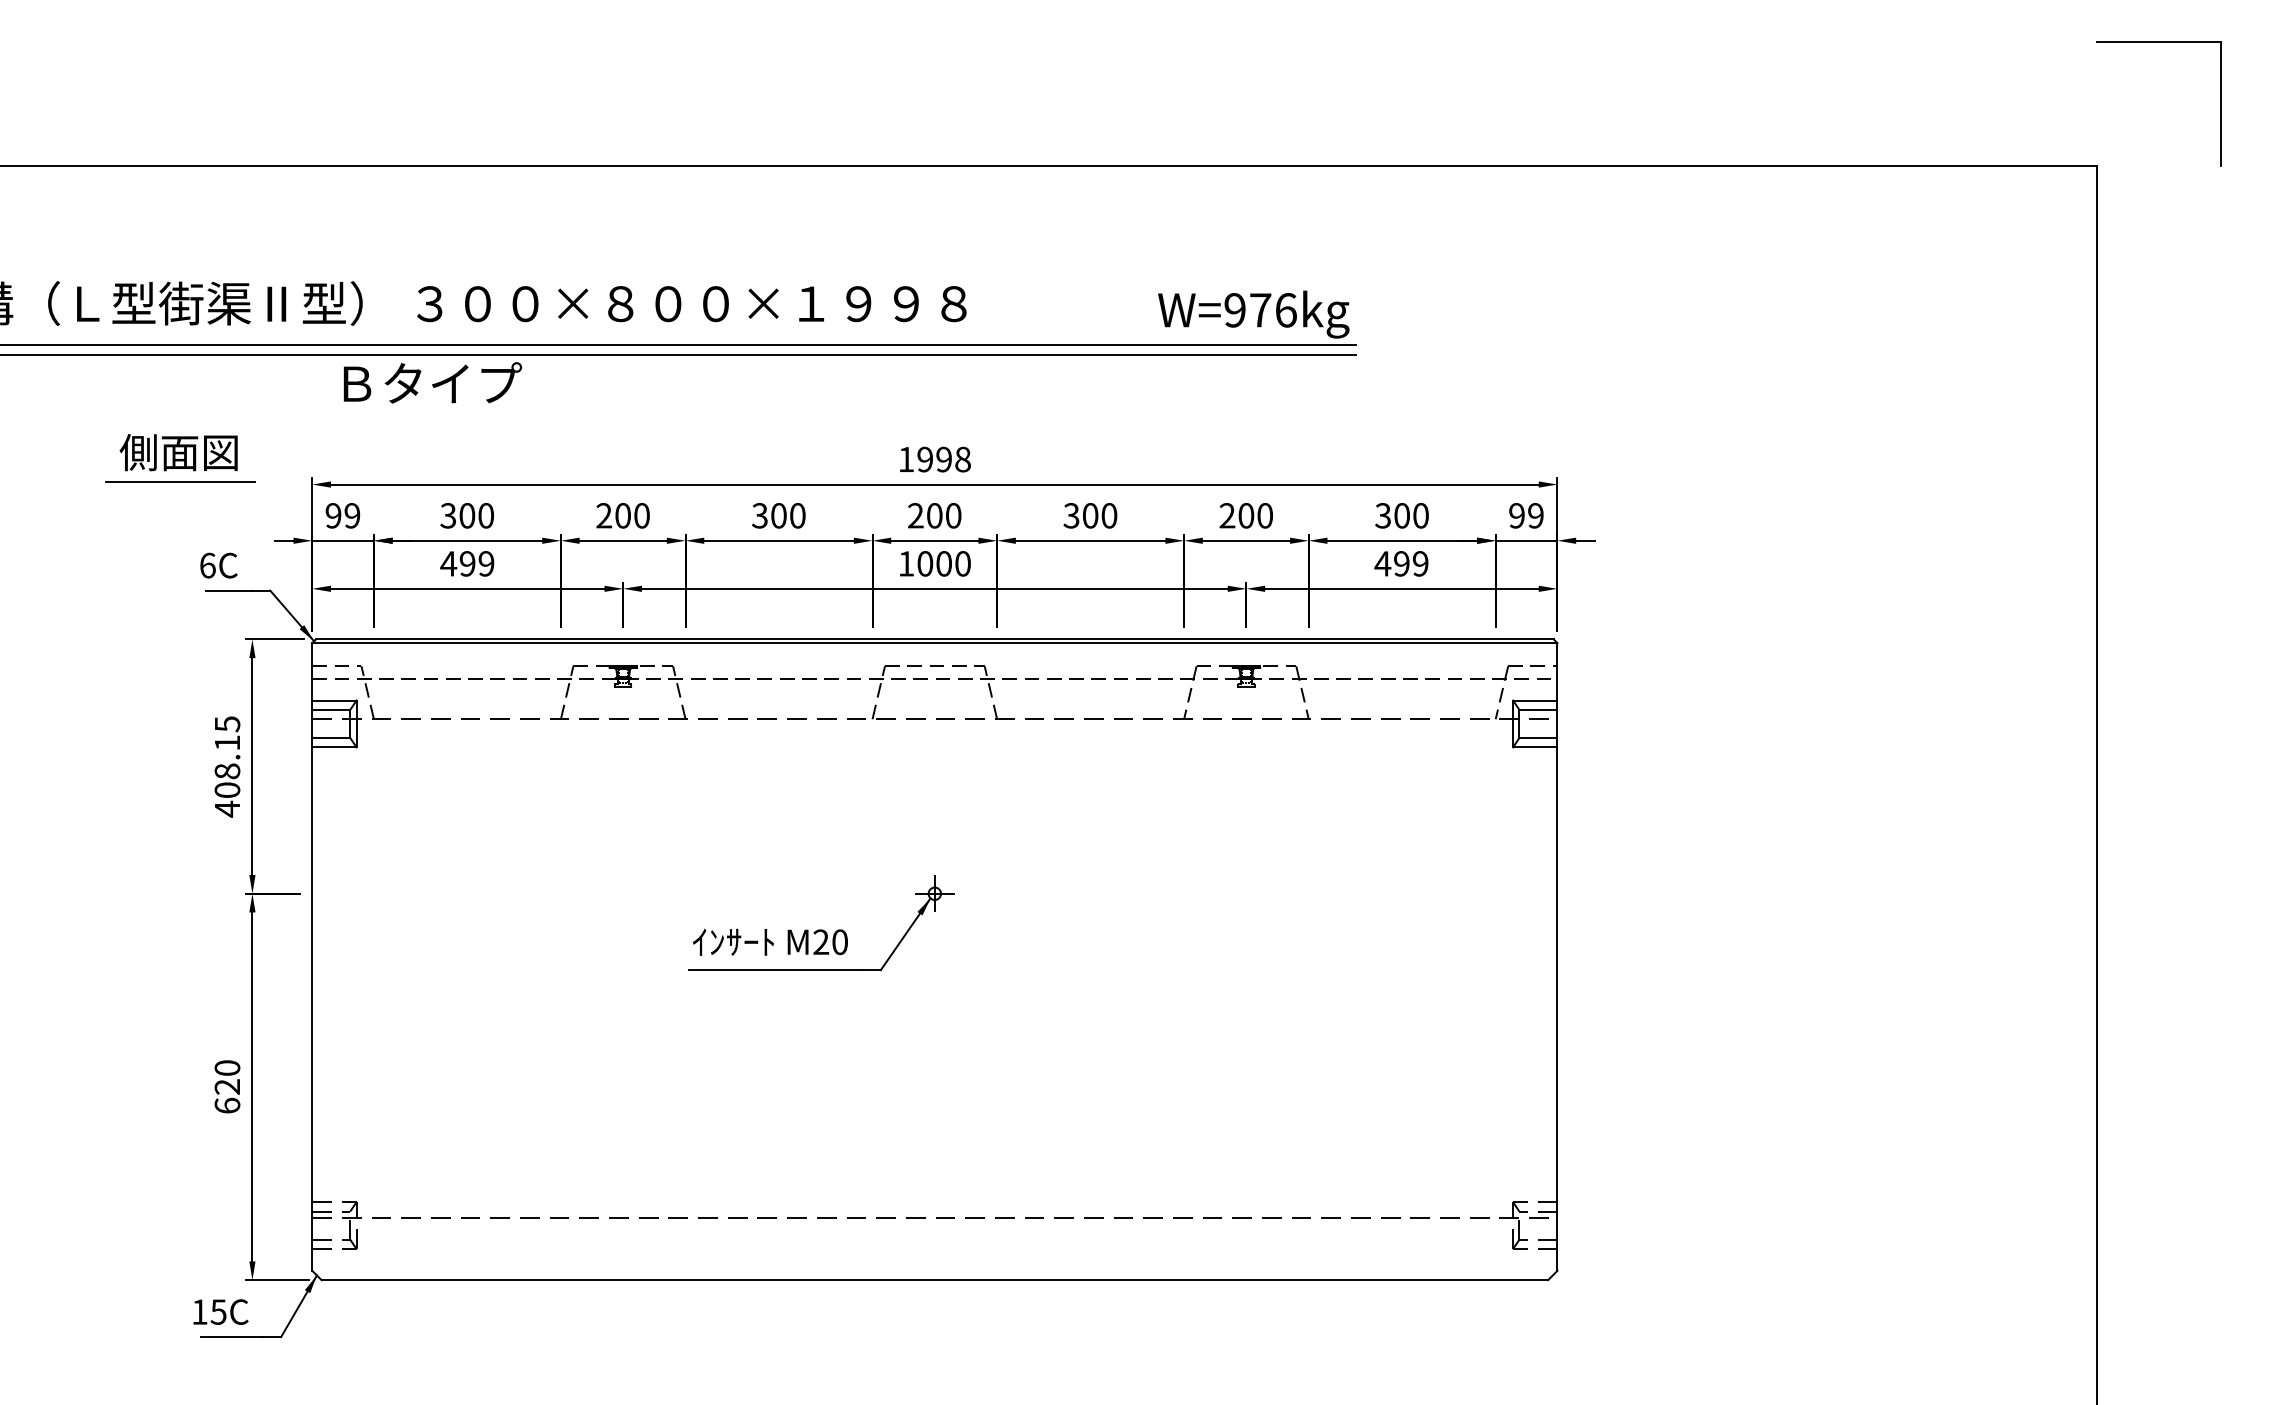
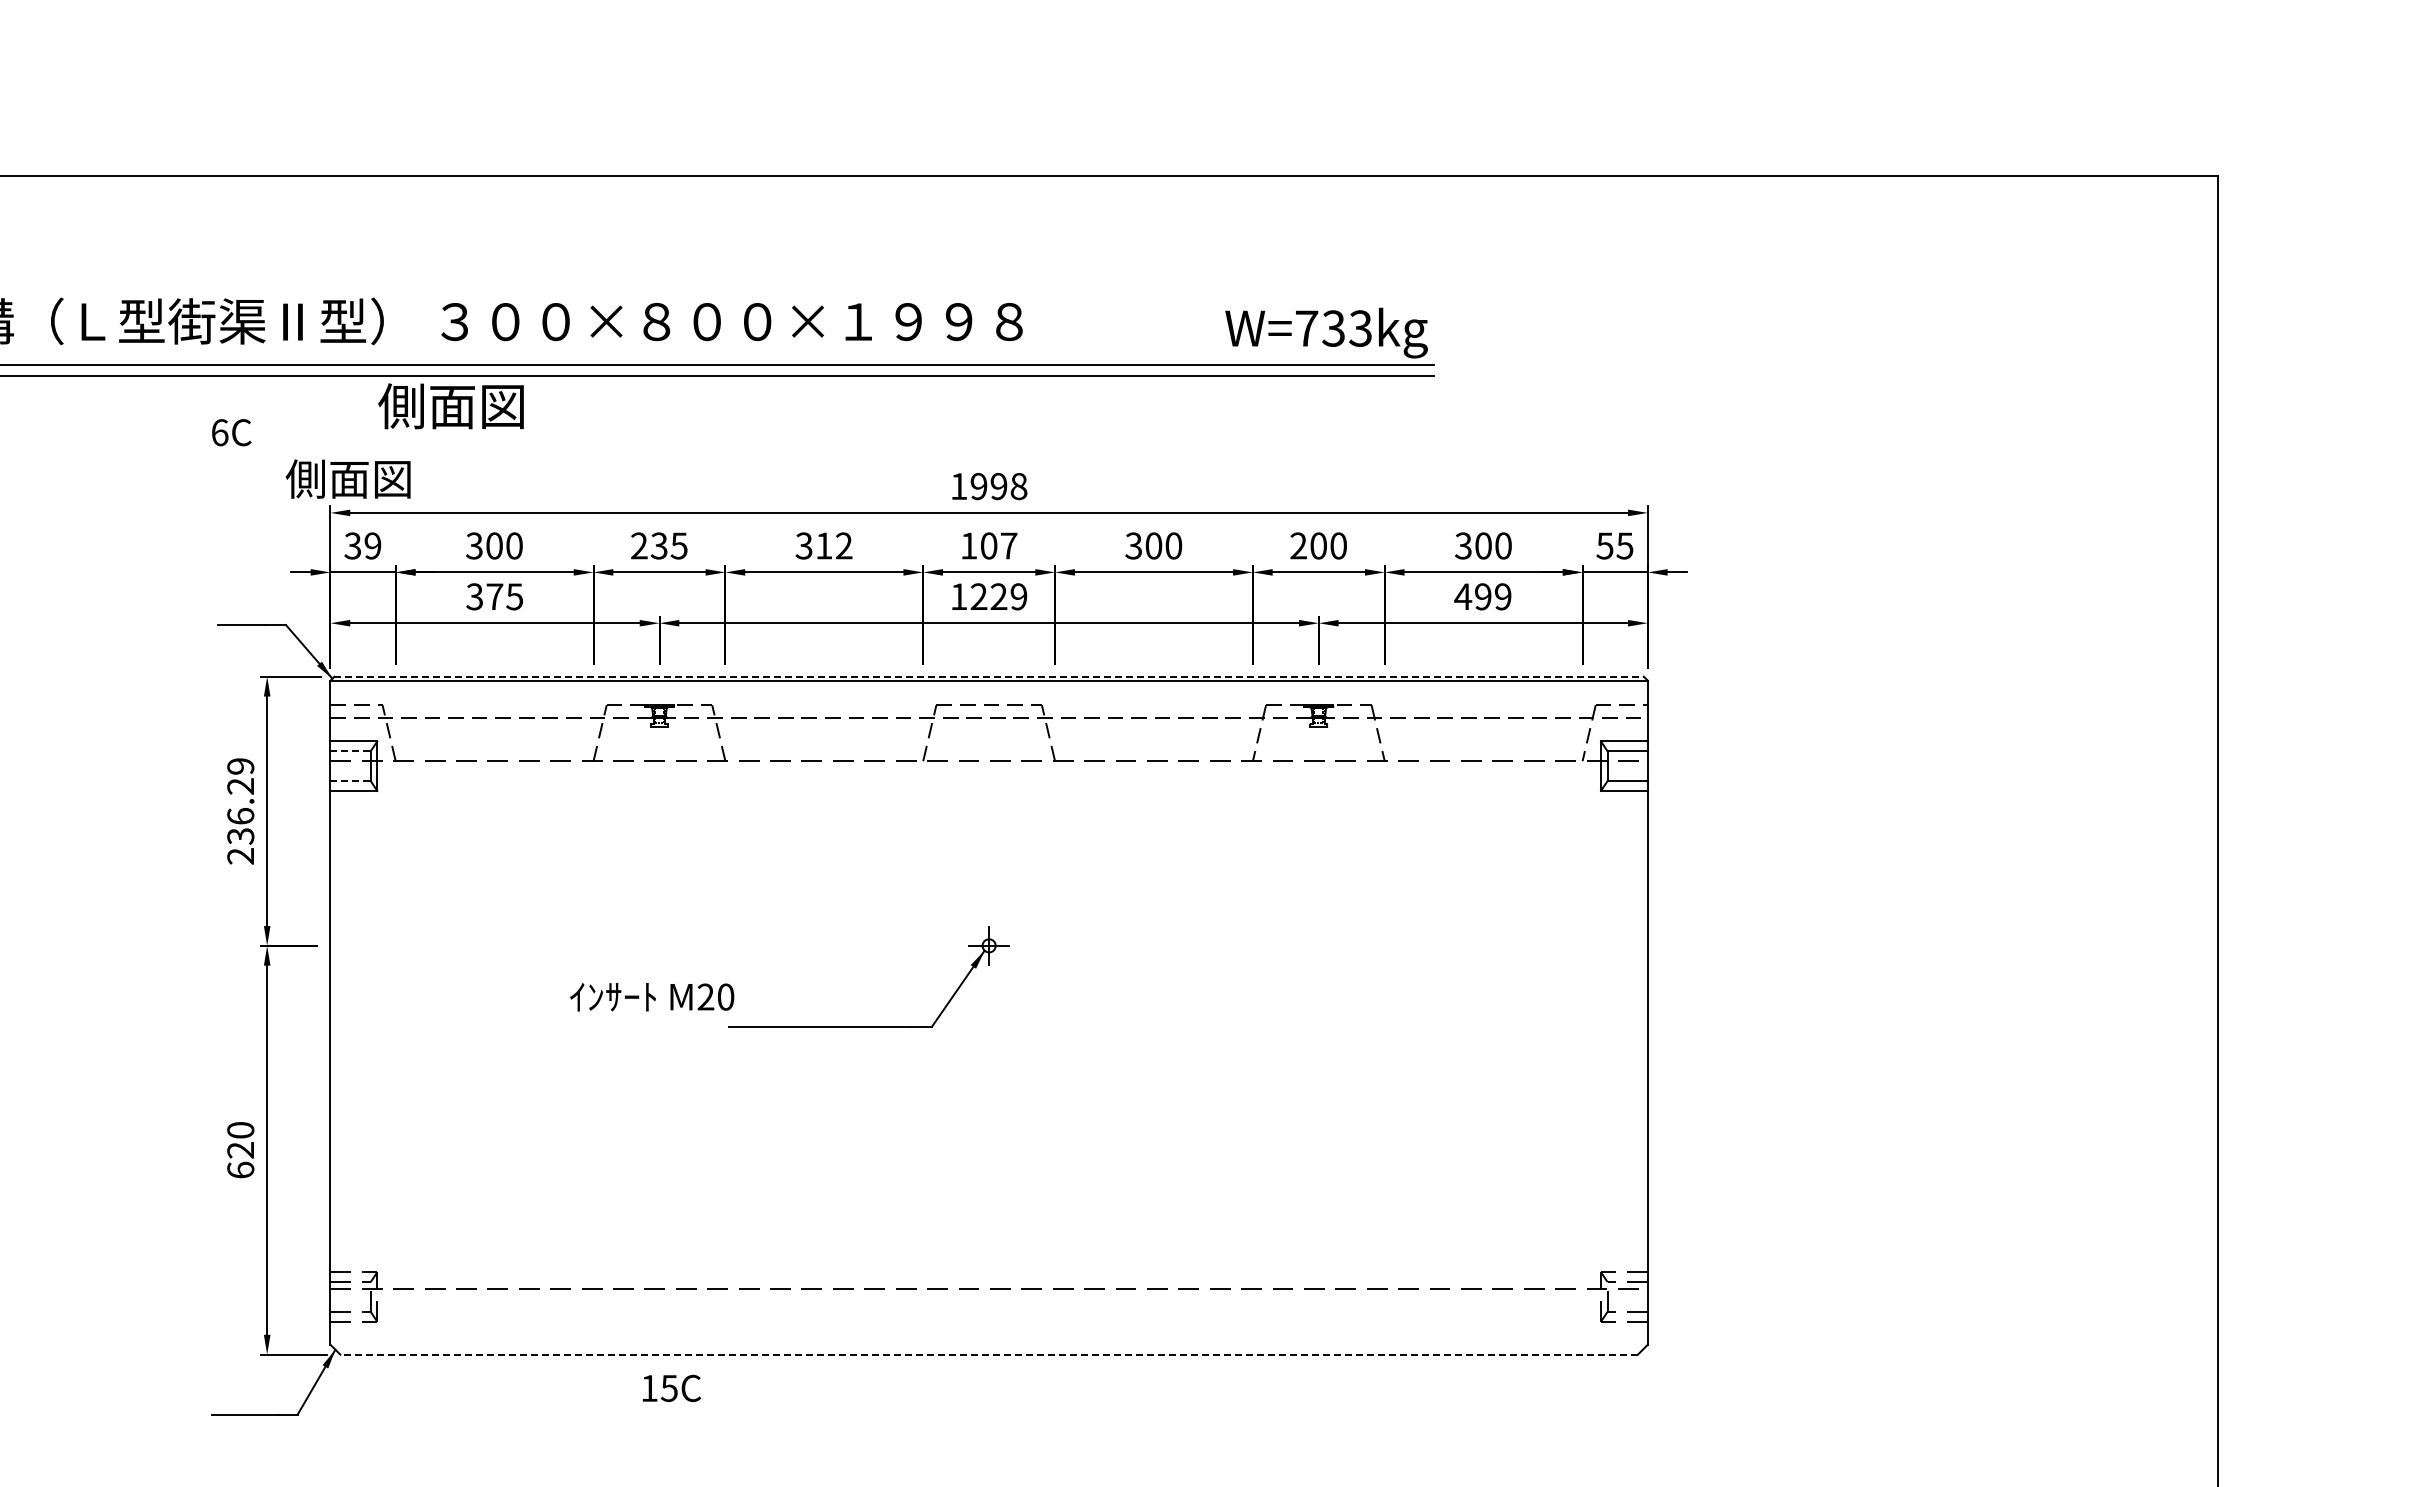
part: (2158, 41) -> (2283, 44), removed
text: (1260, 310) -> (1333, 328), W=976kg -> W=733kg
text: (433, 383) -> (458, 406), Ｂタイプ -> 側面図
text: (178, 452) -> (347, 478), moved
line: (179, 482) -> (190, 510), removed
text: (333, 515) -> (352, 545), 99 -> 39
text: (631, 515) -> (668, 545), 200 -> 235
text: (788, 515) -> (834, 545), 300 -> 312
text: (934, 515) -> (988, 545), 200 -> 107
text: (1525, 515) -> (1614, 545), 99 -> 55
text: (466, 563) -> (493, 596), 499 -> 375
text: (943, 563) -> (998, 596), 1000 -> 1229
text: (218, 565) -> (231, 432), moved
line: (935, 639) -> (989, 676), solid -> dashed
line: (332, 710) -> (351, 751), solid -> dashed
line: (332, 738) -> (351, 781), solid -> dashed
text: (227, 766) -> (240, 811), 408.15 -> 236.29
text: (770, 941) -> (652, 996), moved
line: (935, 1280) -> (989, 1354), solid -> dashed
text: (220, 1311) -> (671, 1387), moved

